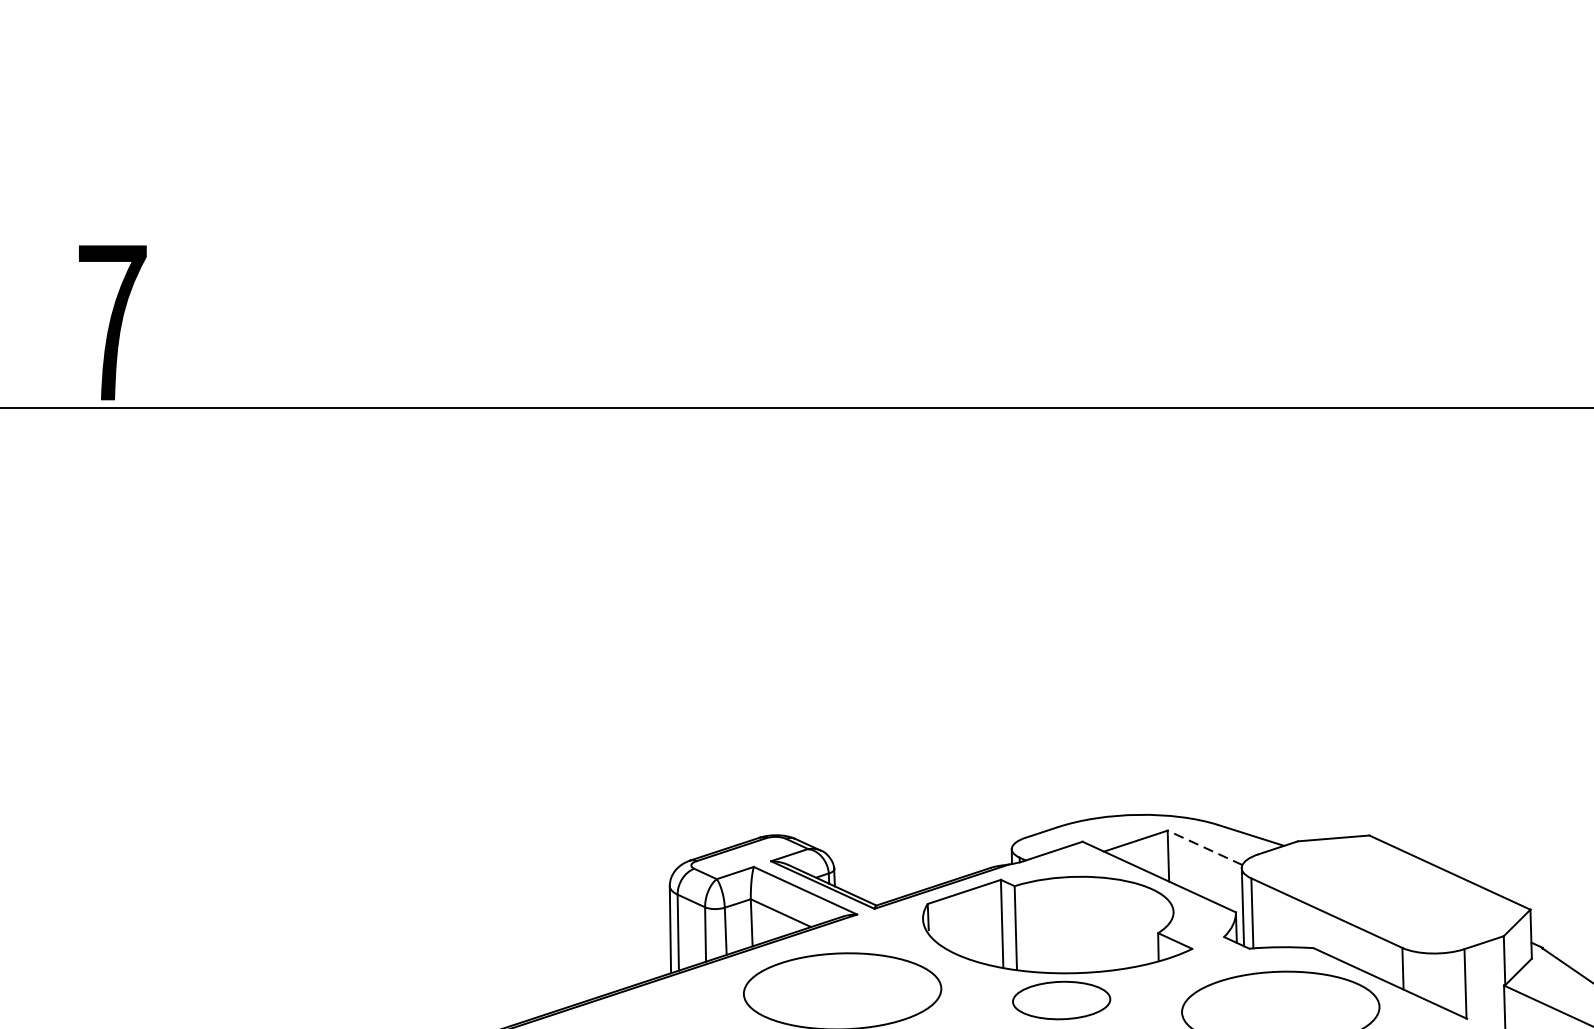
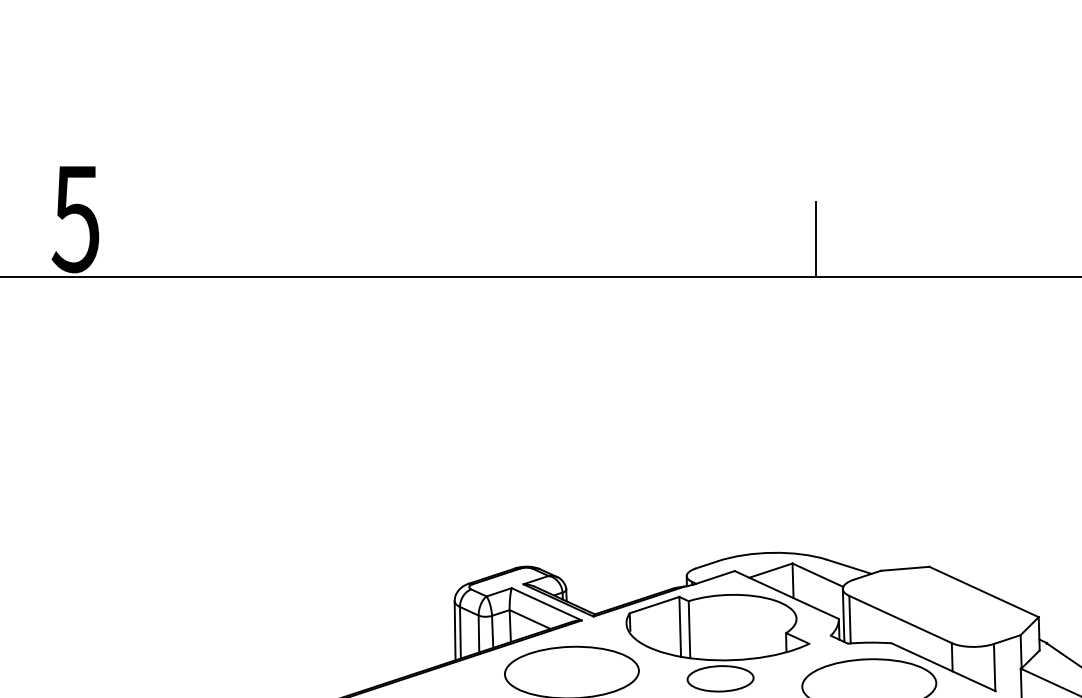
text: (111, 323) -> (75, 219), 7 -> 5
line: (1201, 351) -> (815, 238), added
line: (1204, 848) -> (817, 575), dashed -> solid

